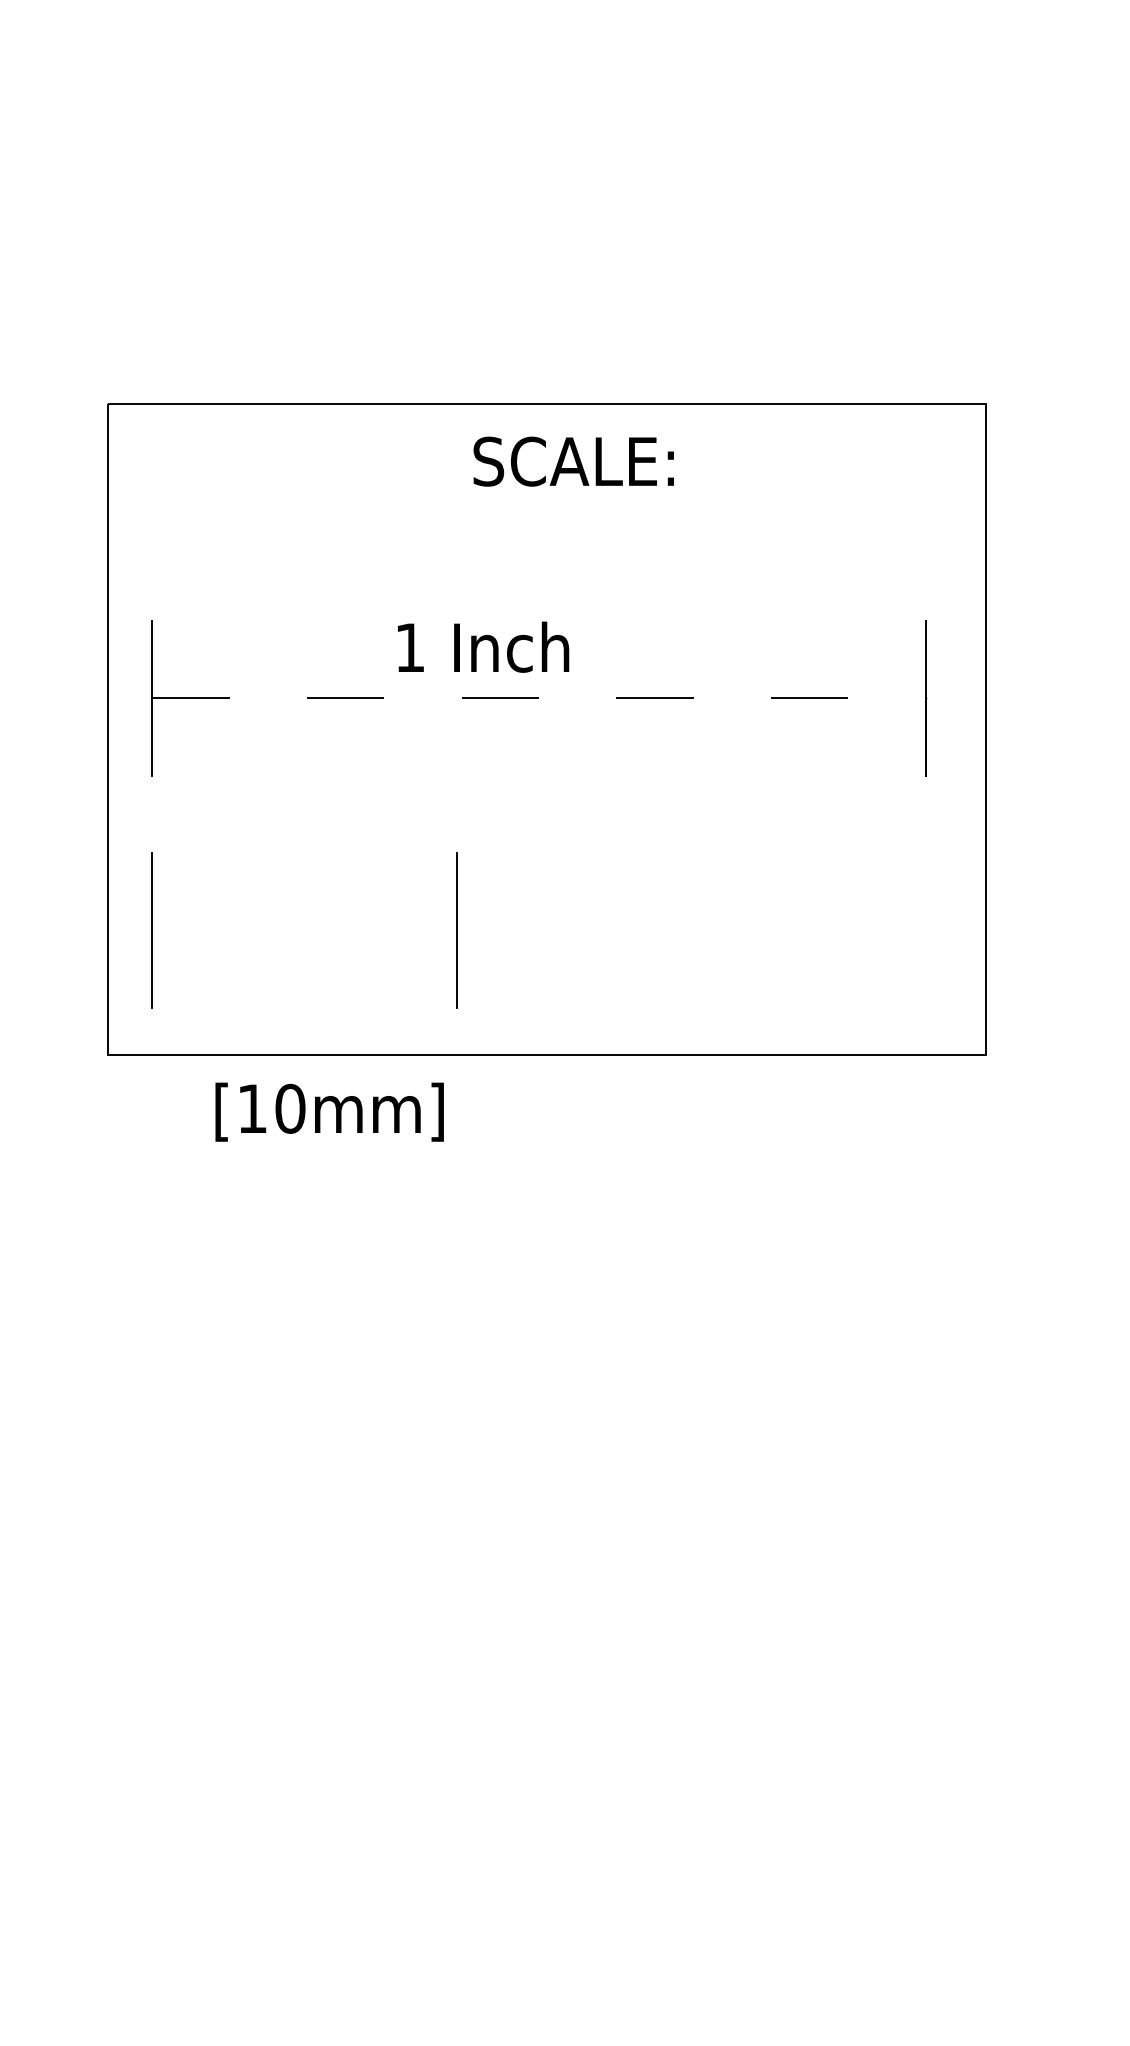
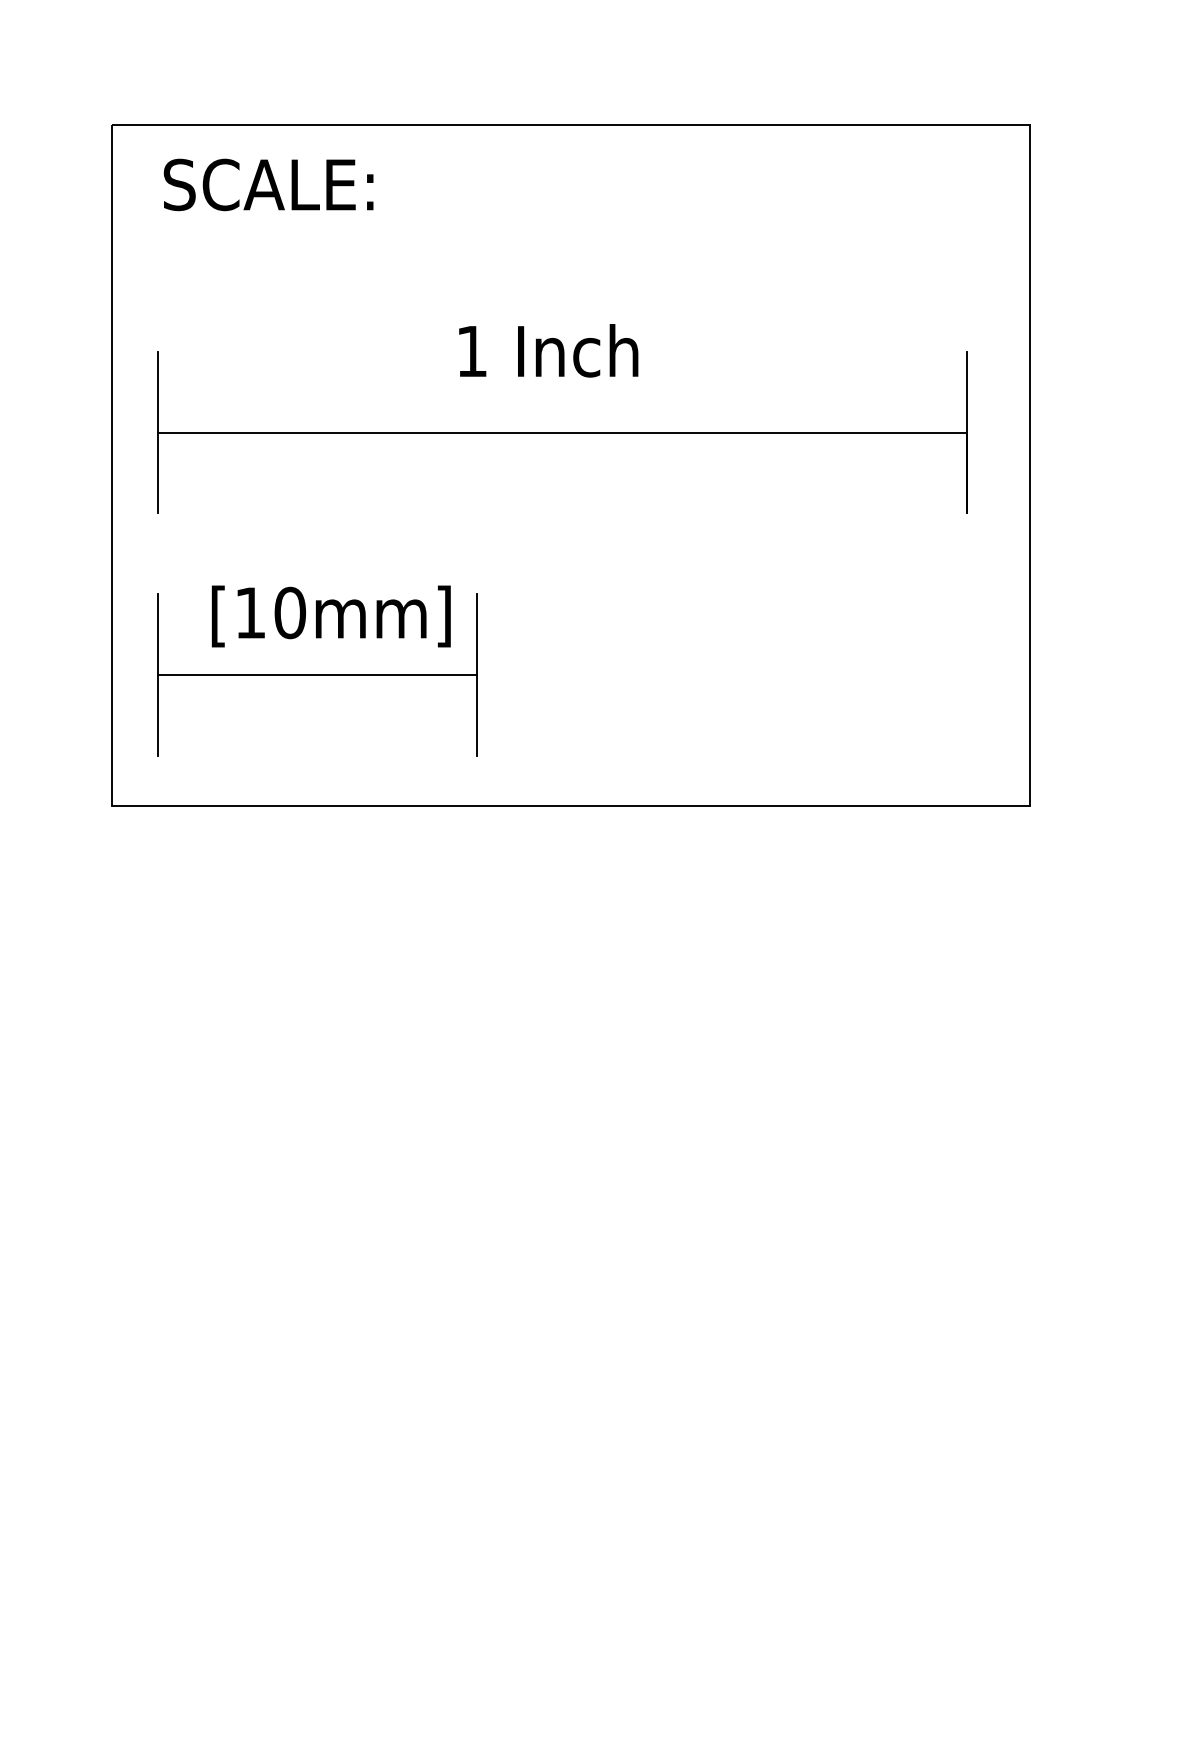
text: (573, 461) -> (268, 184), moved
text: (483, 646) -> (548, 350), moved
line: (539, 698) -> (563, 432), dashed -> solid
line: (304, 930) -> (317, 675), added
text: (329, 1111) -> (331, 615), moved

